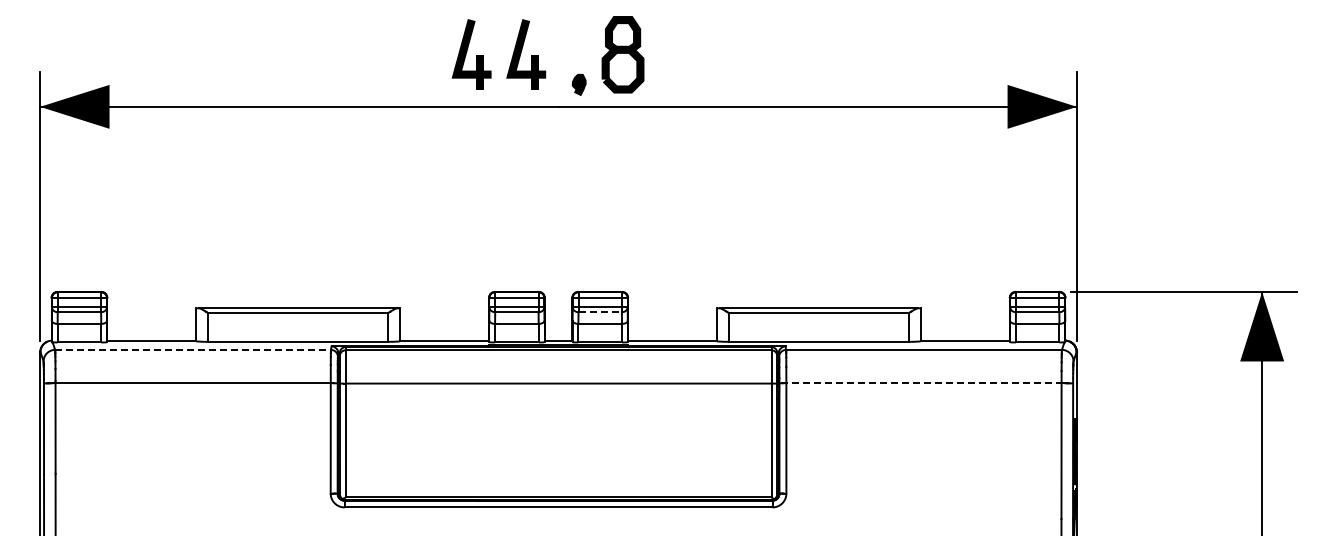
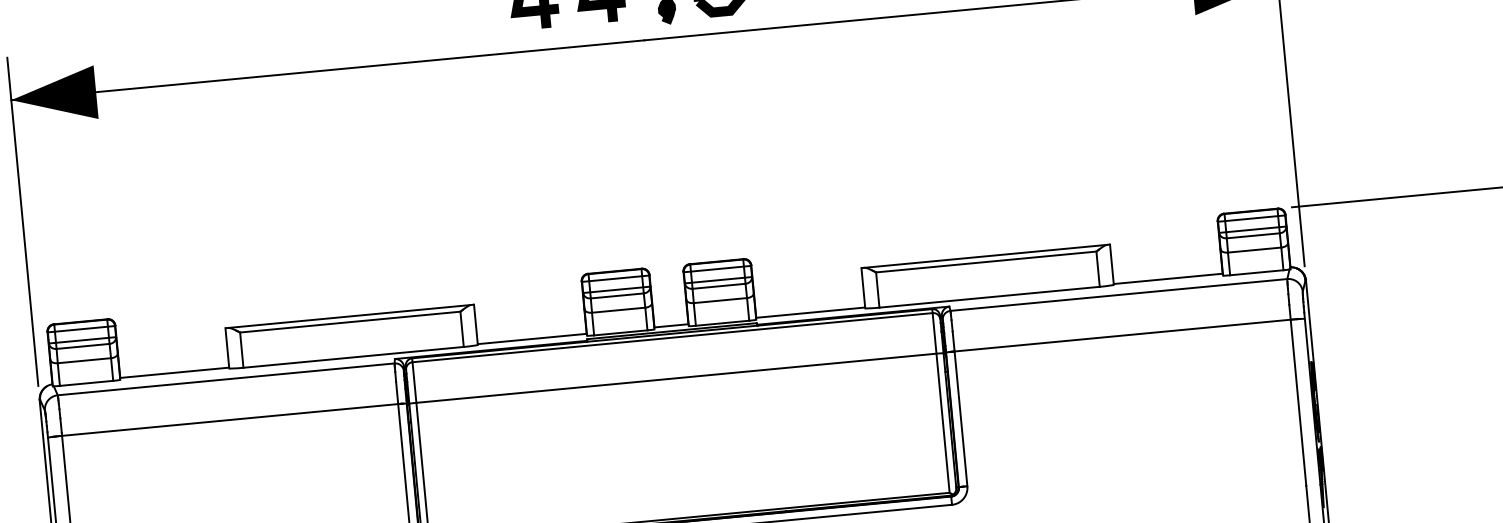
line: (600, 312) -> (719, 286), dashed -> solid
line: (193, 349) -> (226, 378), dashed -> solid
line: (924, 383) -> (1123, 335), dashed -> solid

